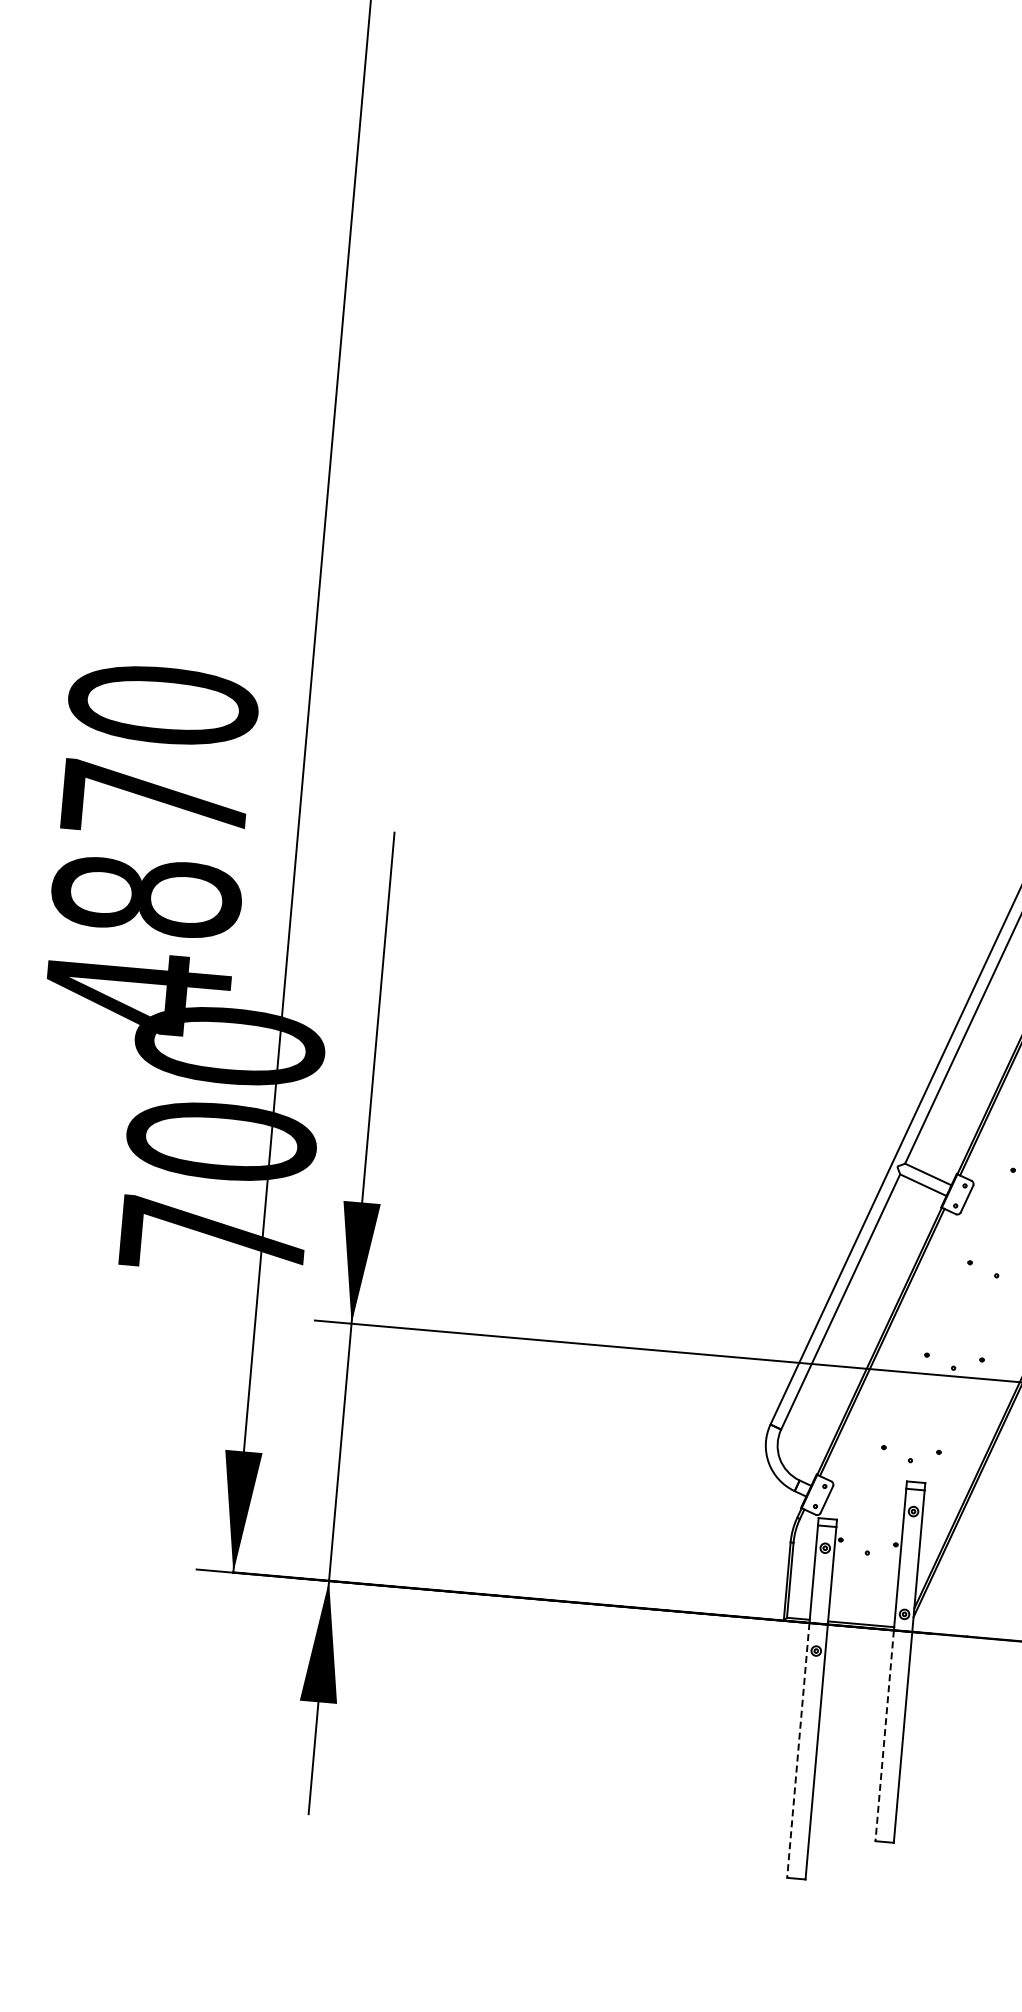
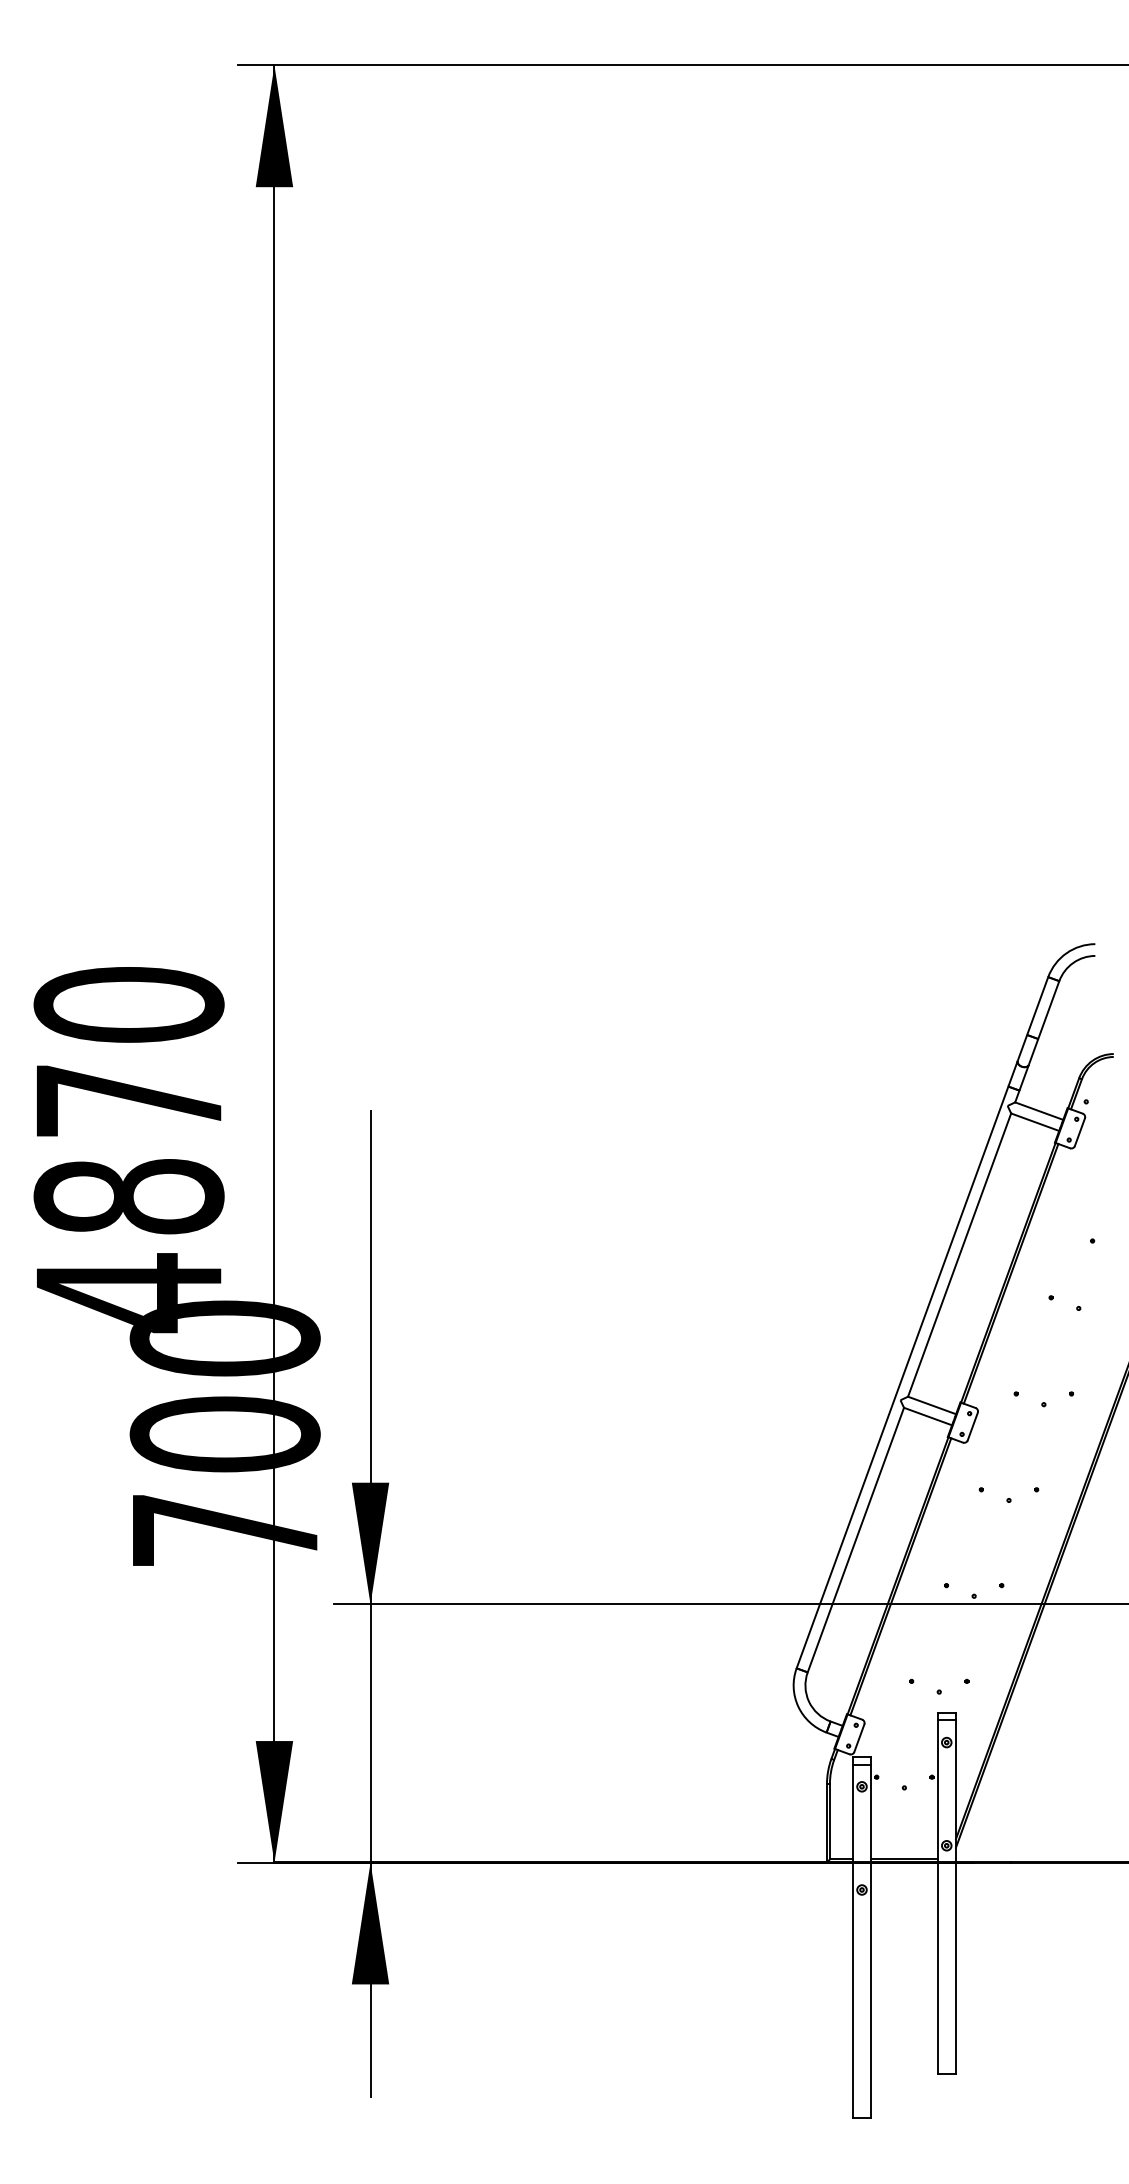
line: (884, 1735) -> (937, 1968), dashed -> solid
line: (798, 1750) -> (852, 1990), dashed -> solid

